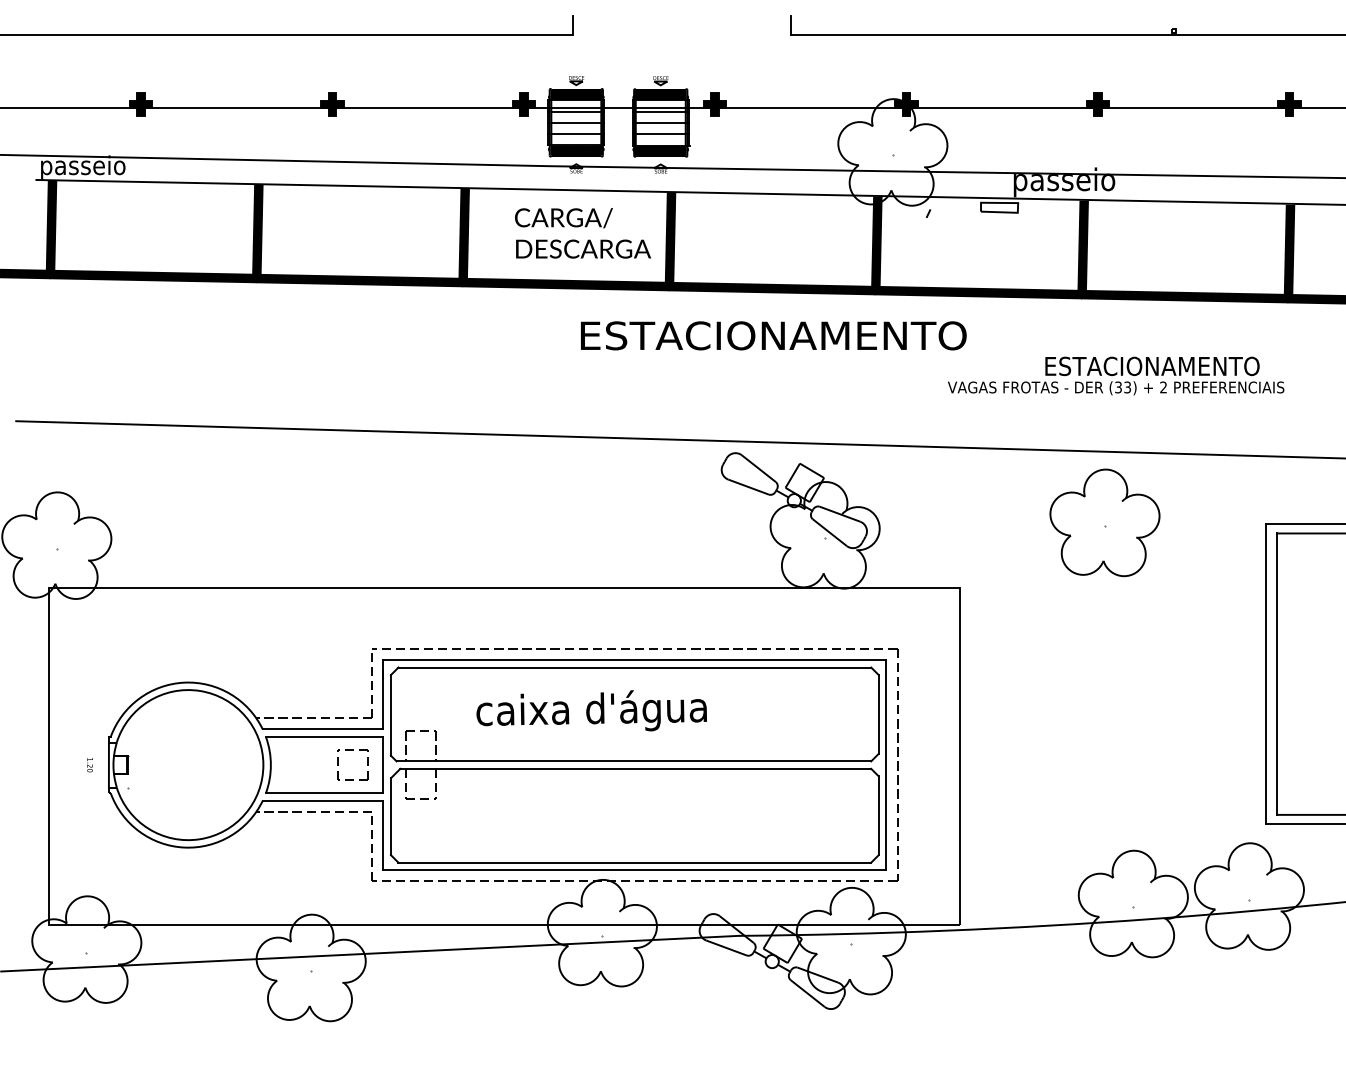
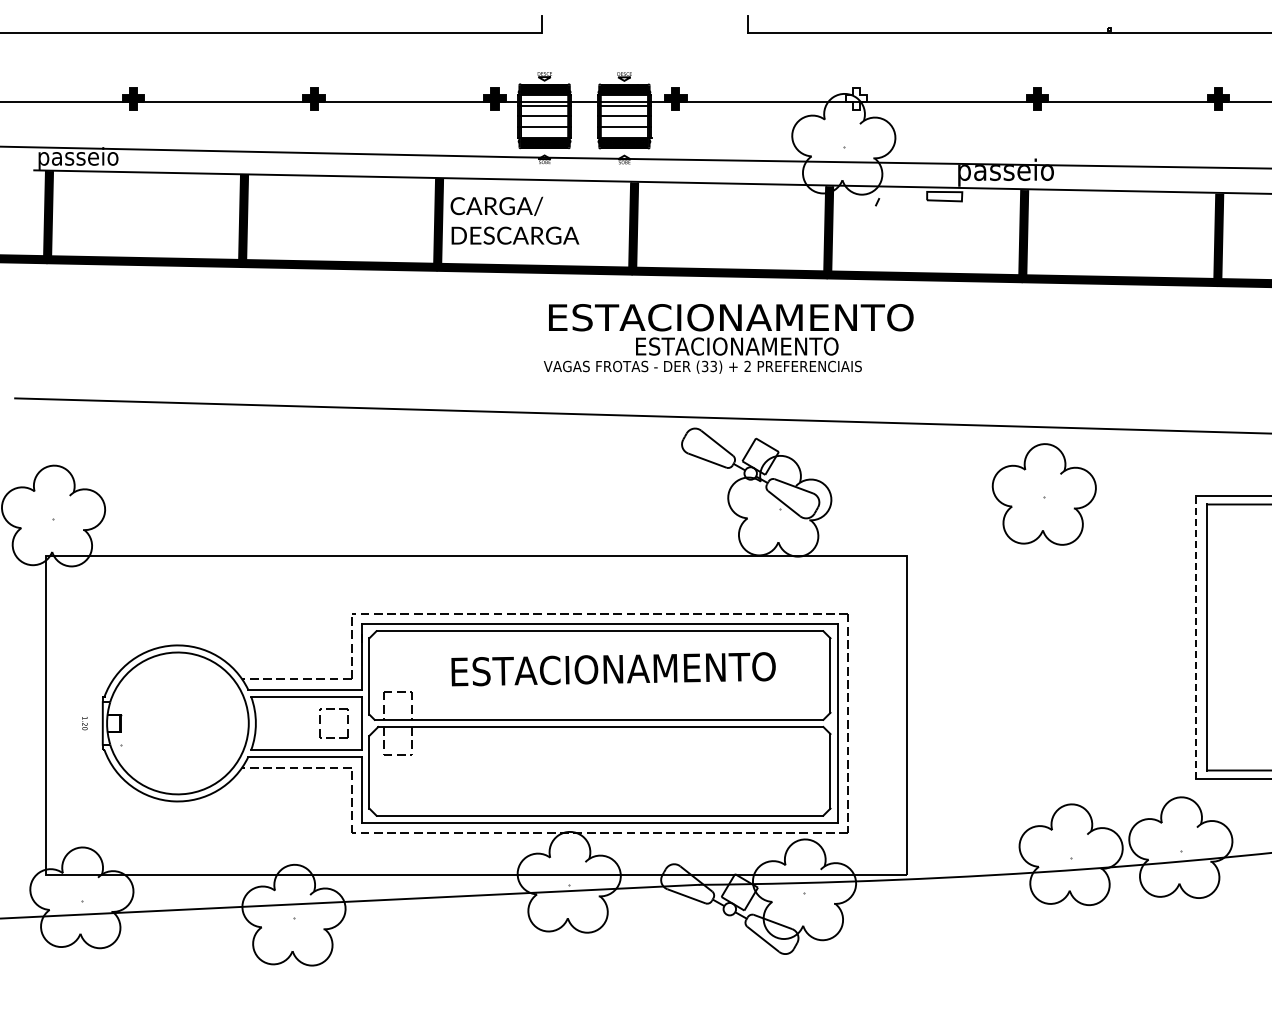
fill: (906, 103) -> (856, 98), removed
text: (582, 233) -> (514, 220), moved
text: (1115, 375) -> (702, 355), moved
line: (1265, 674) -> (1196, 637), solid -> dashed
text: (648, 710) -> (612, 671), caixa d'água -> ESTACIONAMENTO

